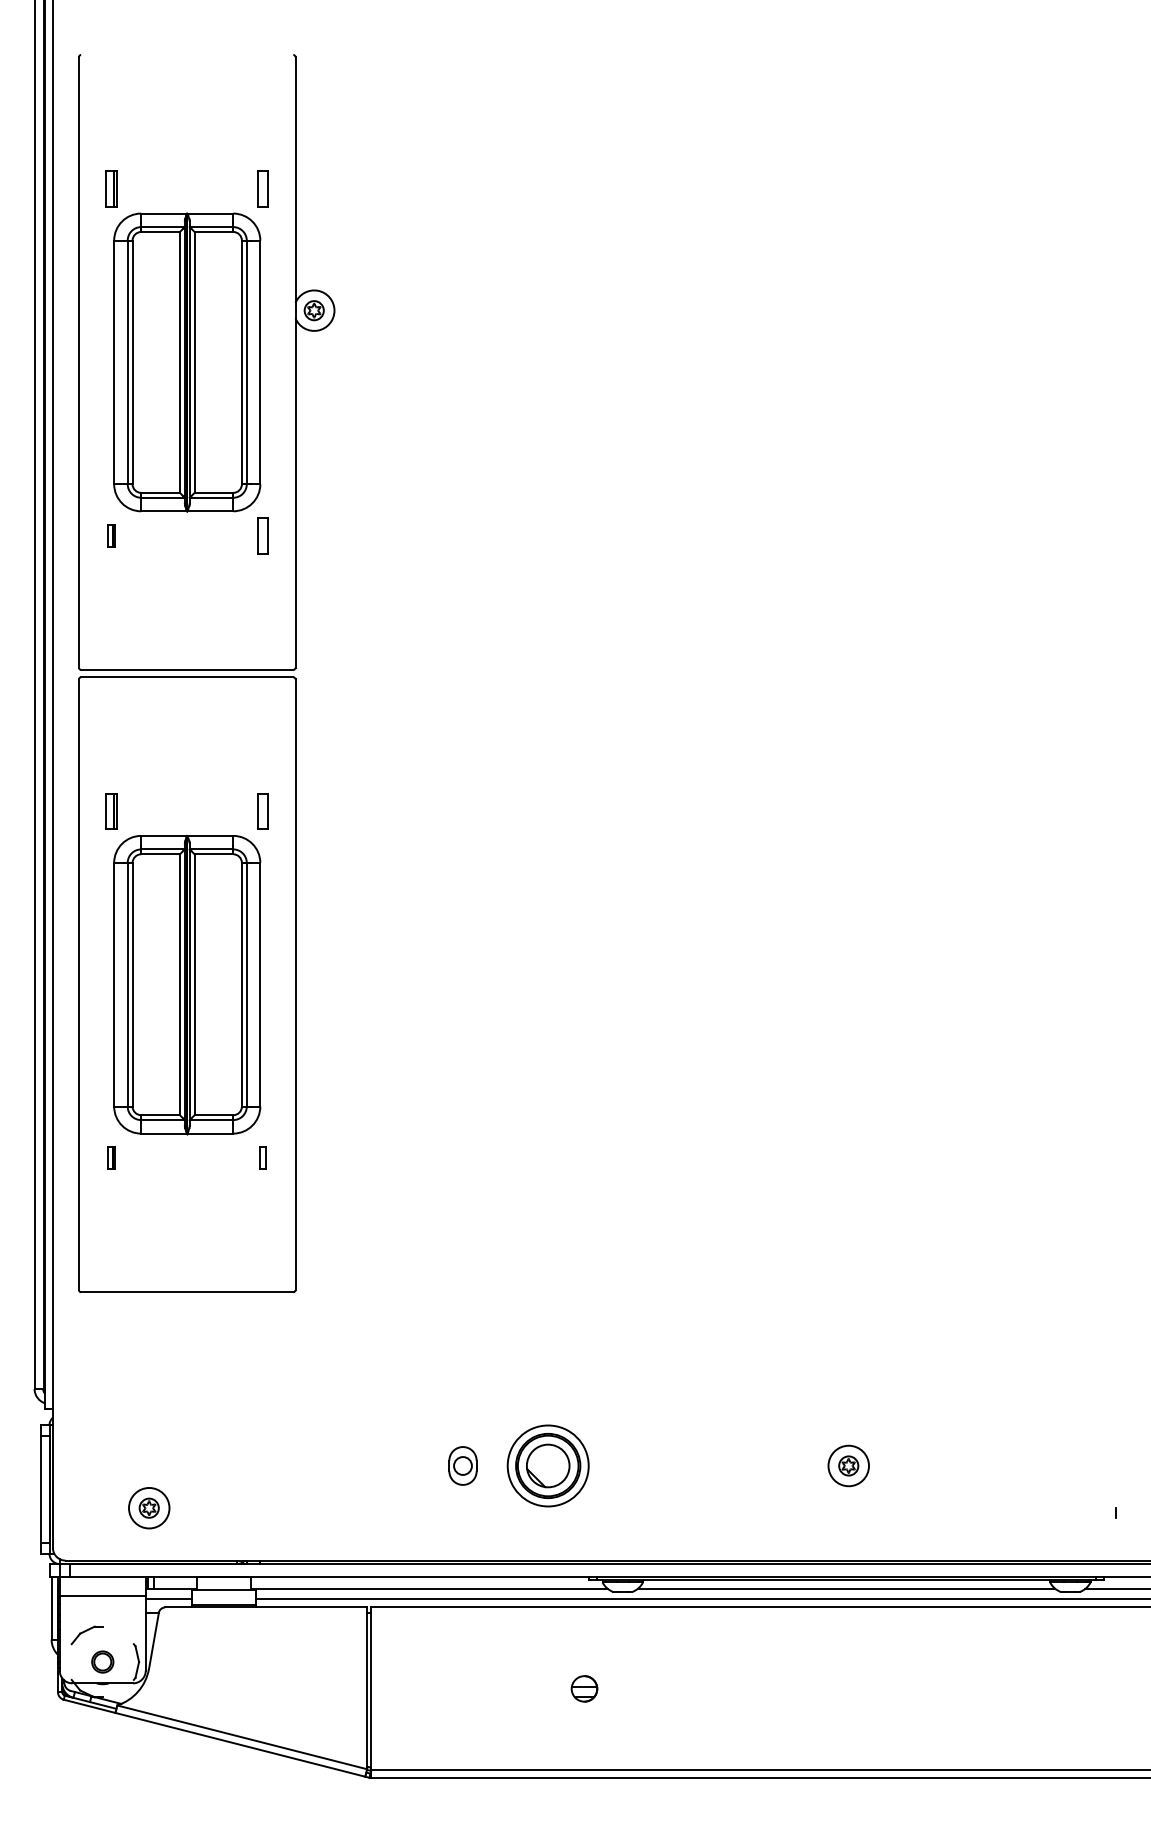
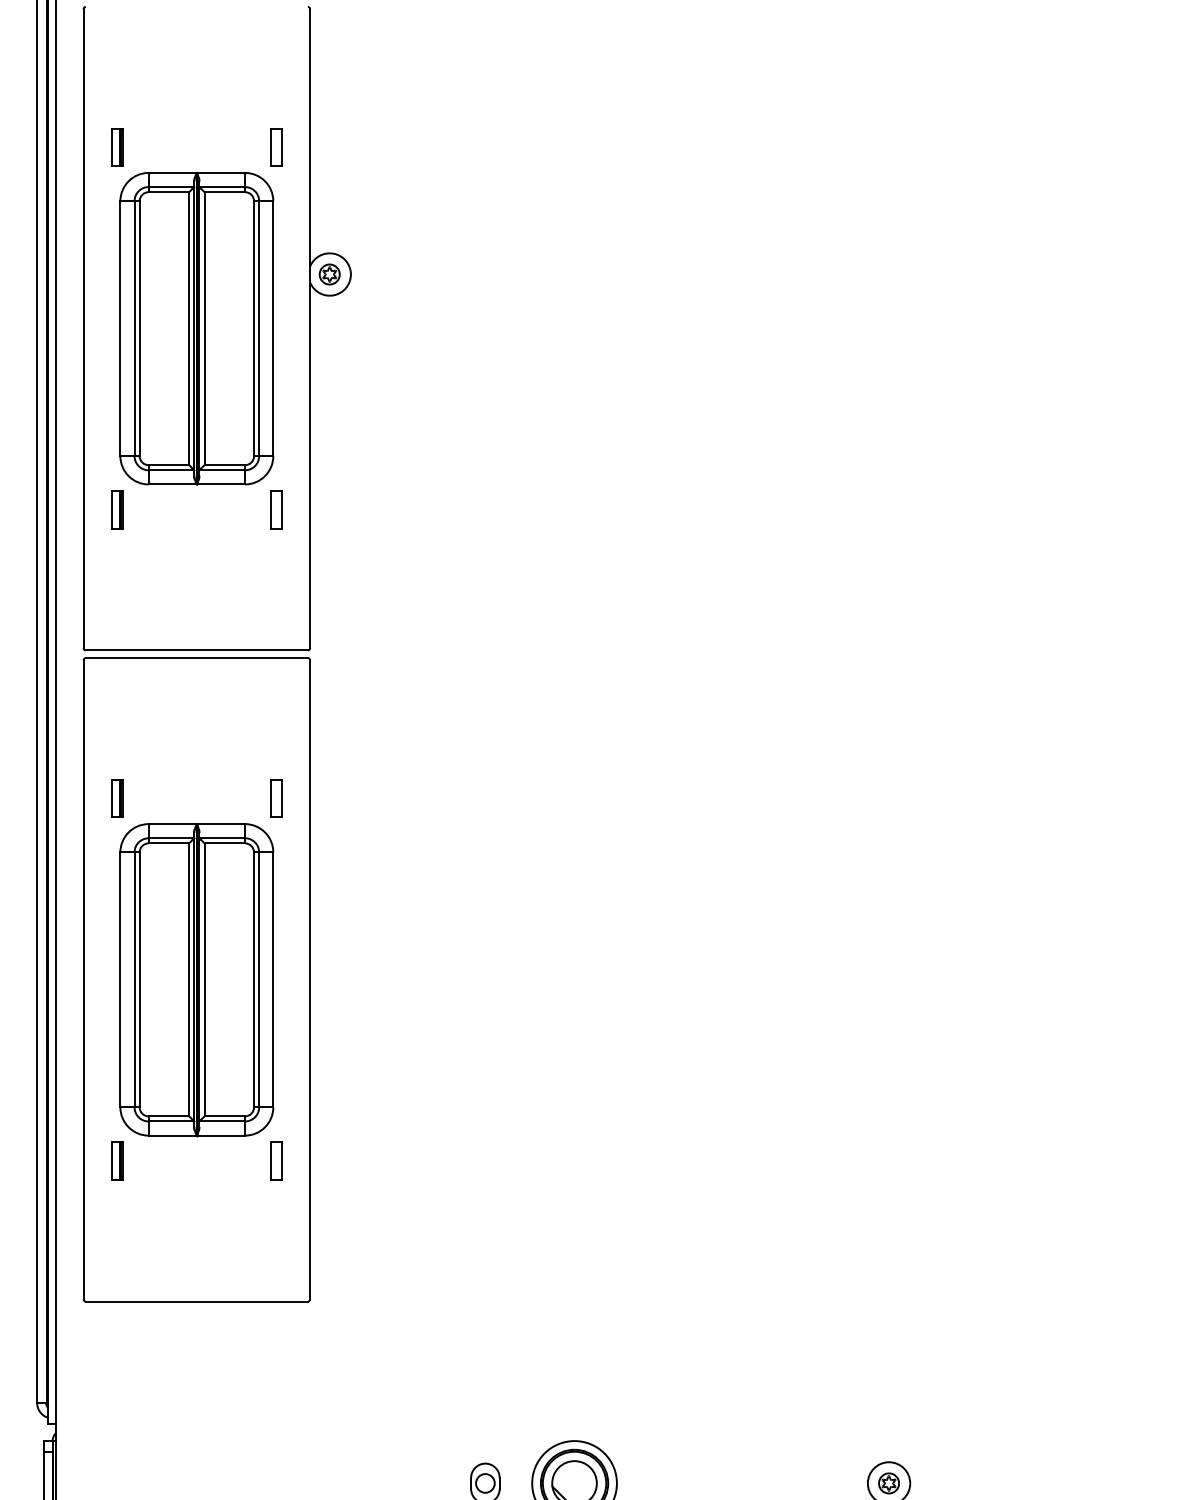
part: (111, 535) -> (117, 509), size x1.67
part: (111, 1157) -> (117, 1160), size x1.67
part: (262, 1157) -> (275, 1160), size x1.67

